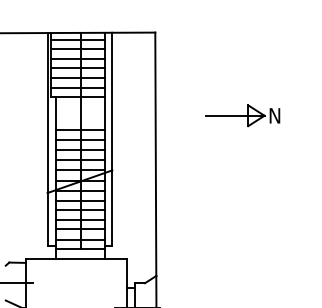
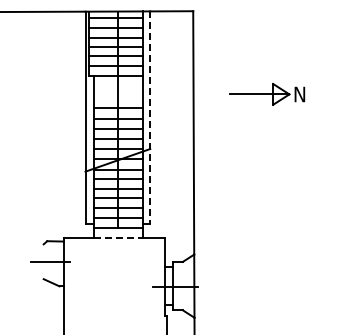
part: (242, 115) -> (267, 94), moved
line: (112, 139) -> (150, 118), solid -> dashed
line: (80, 258) -> (118, 237), solid -> dashed

